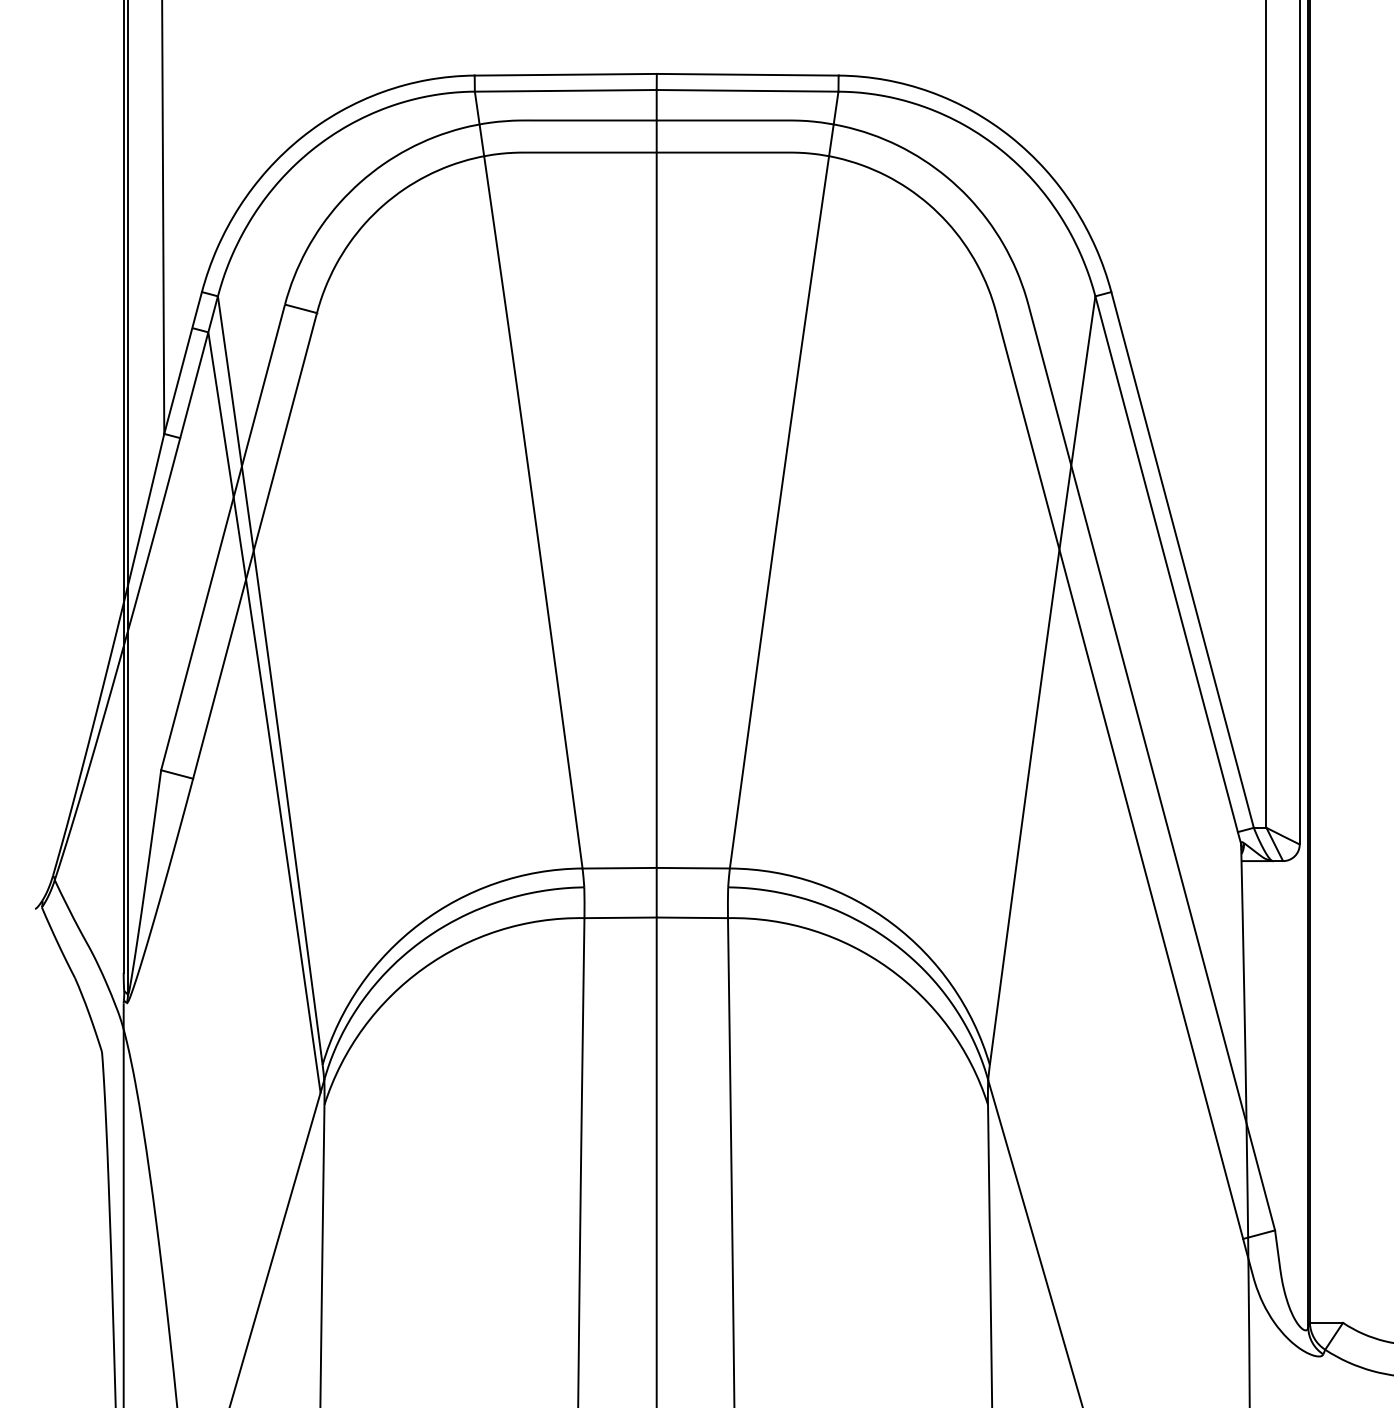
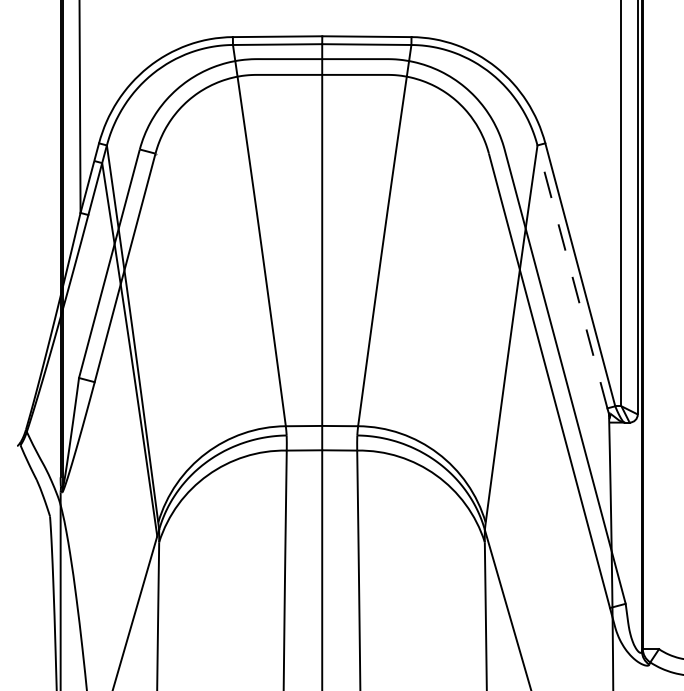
line: (1166, 563) -> (572, 276), solid -> dashed

